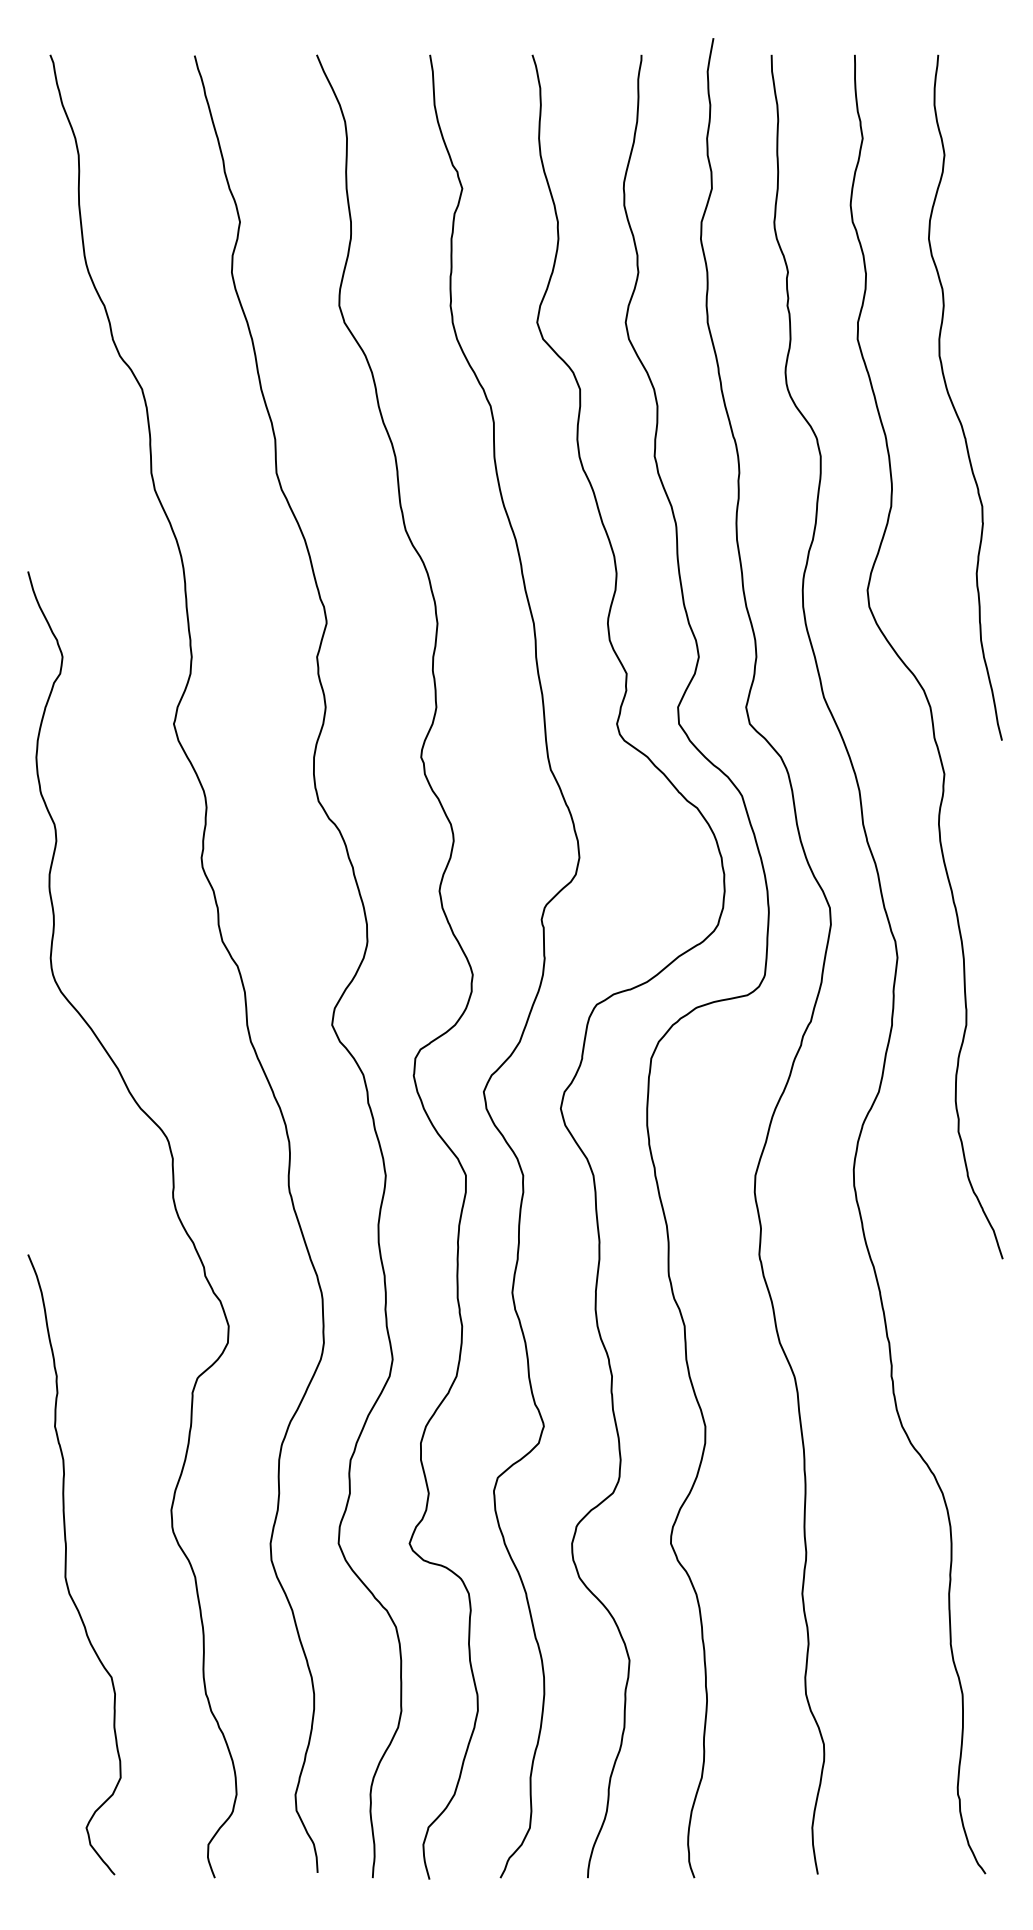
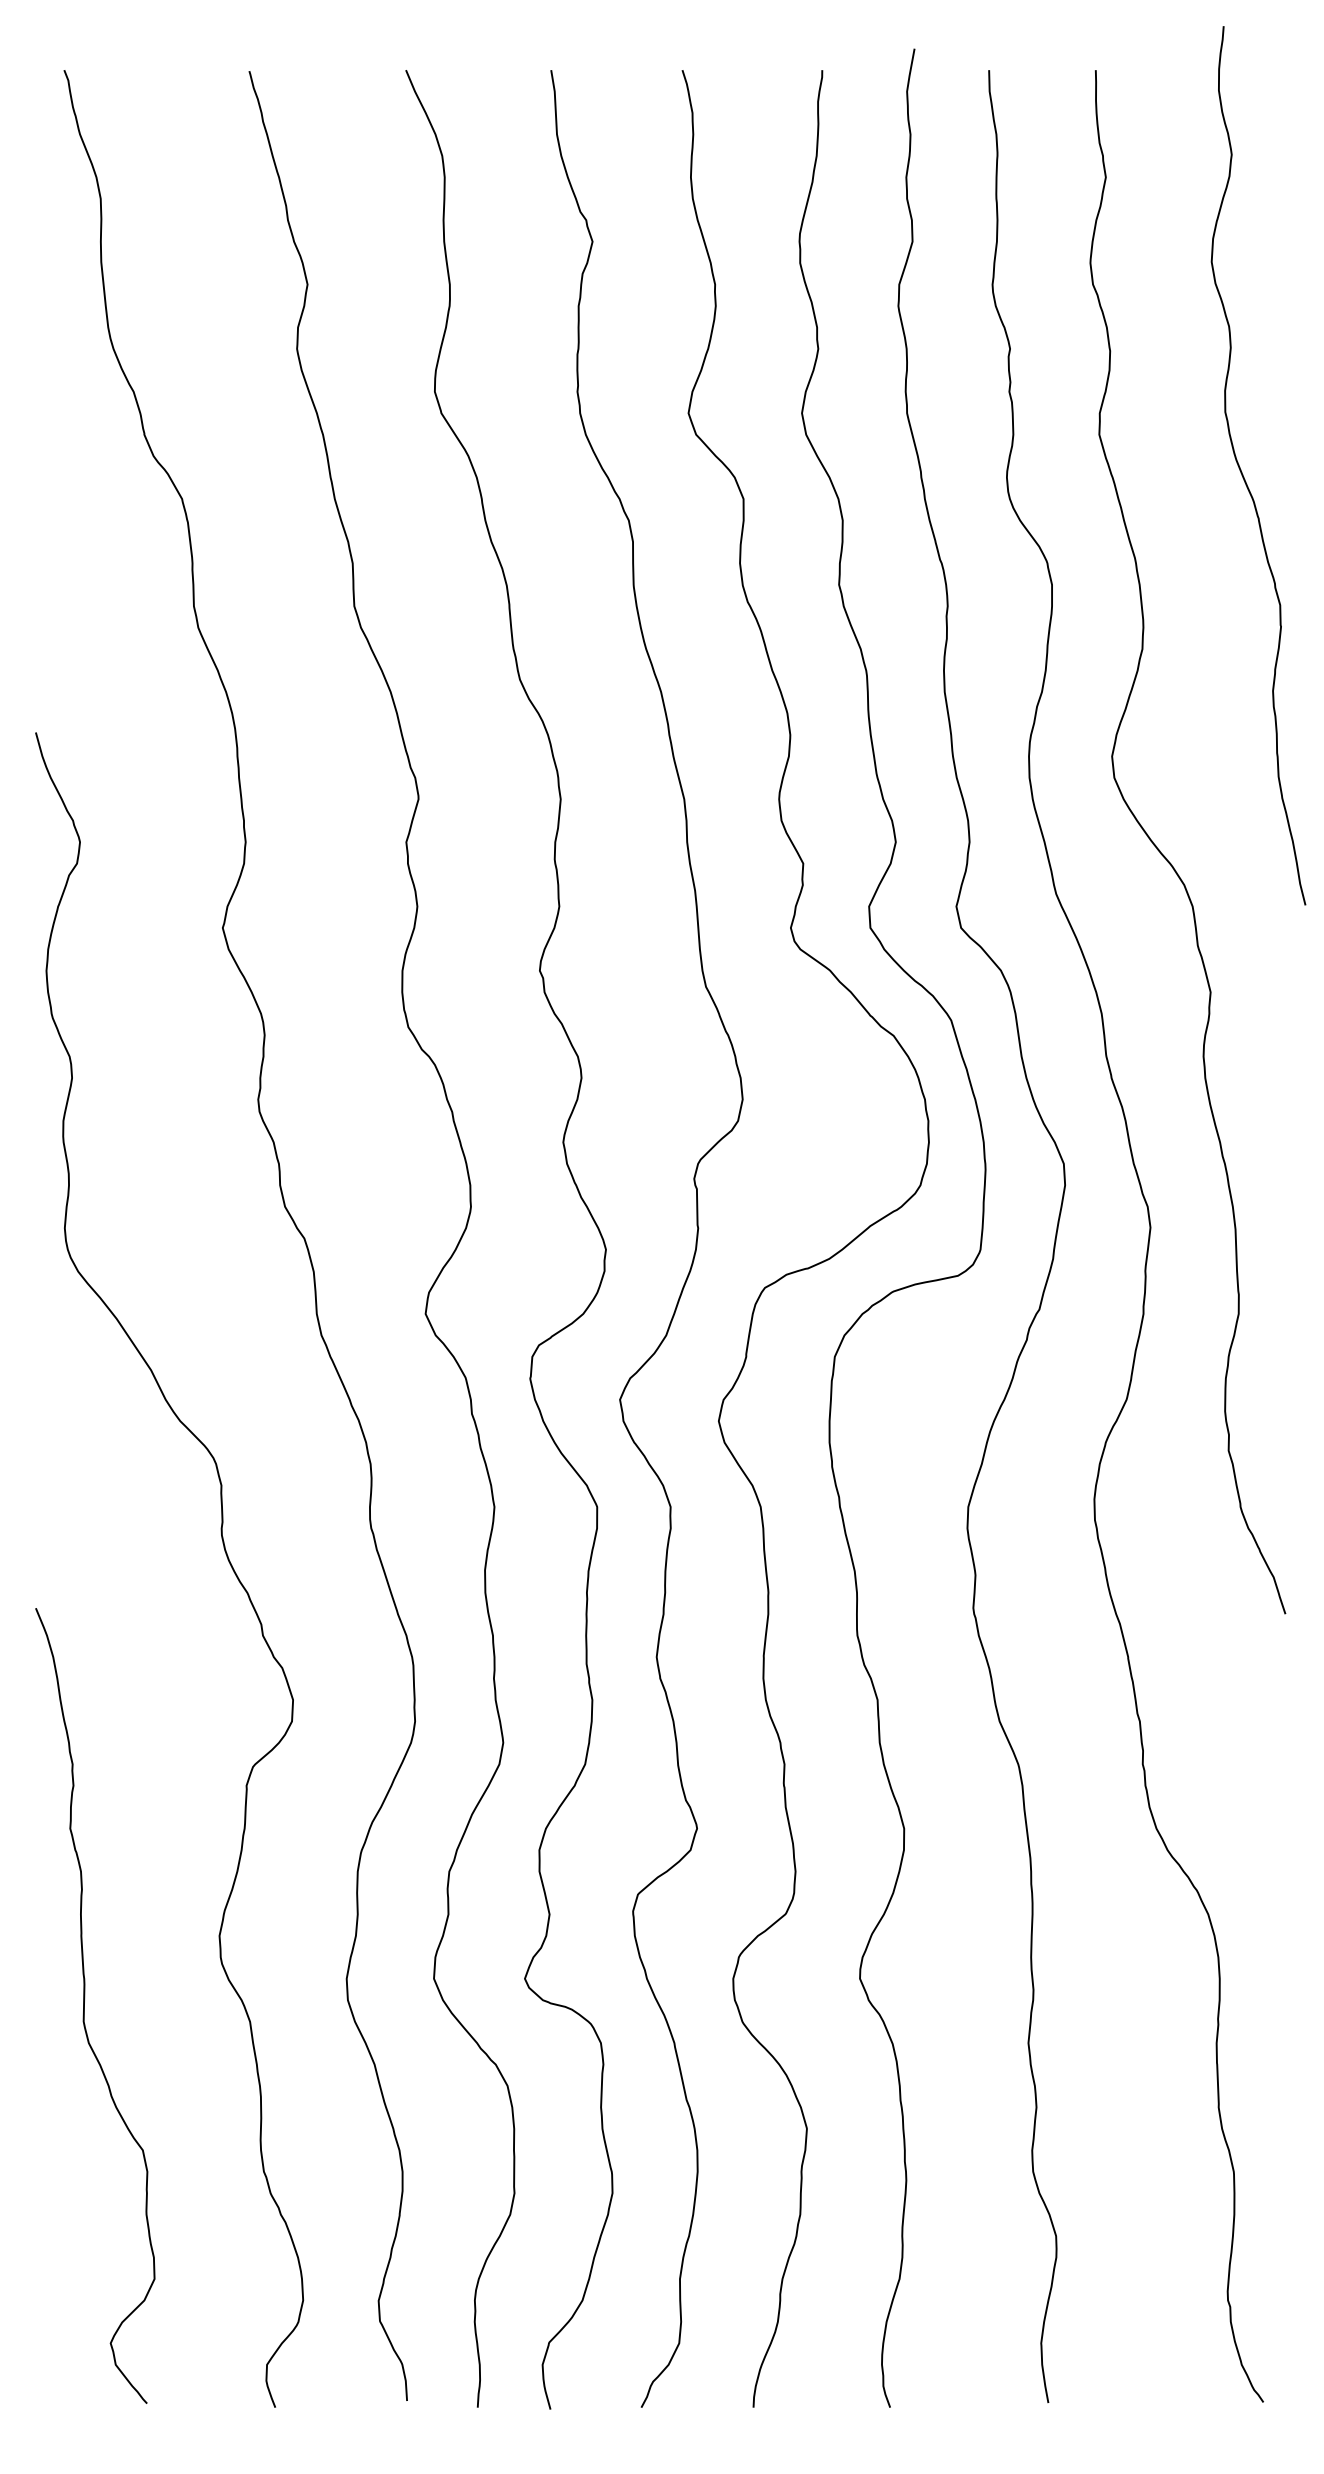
curve: (952, 400) -> (1241, 469), moved

